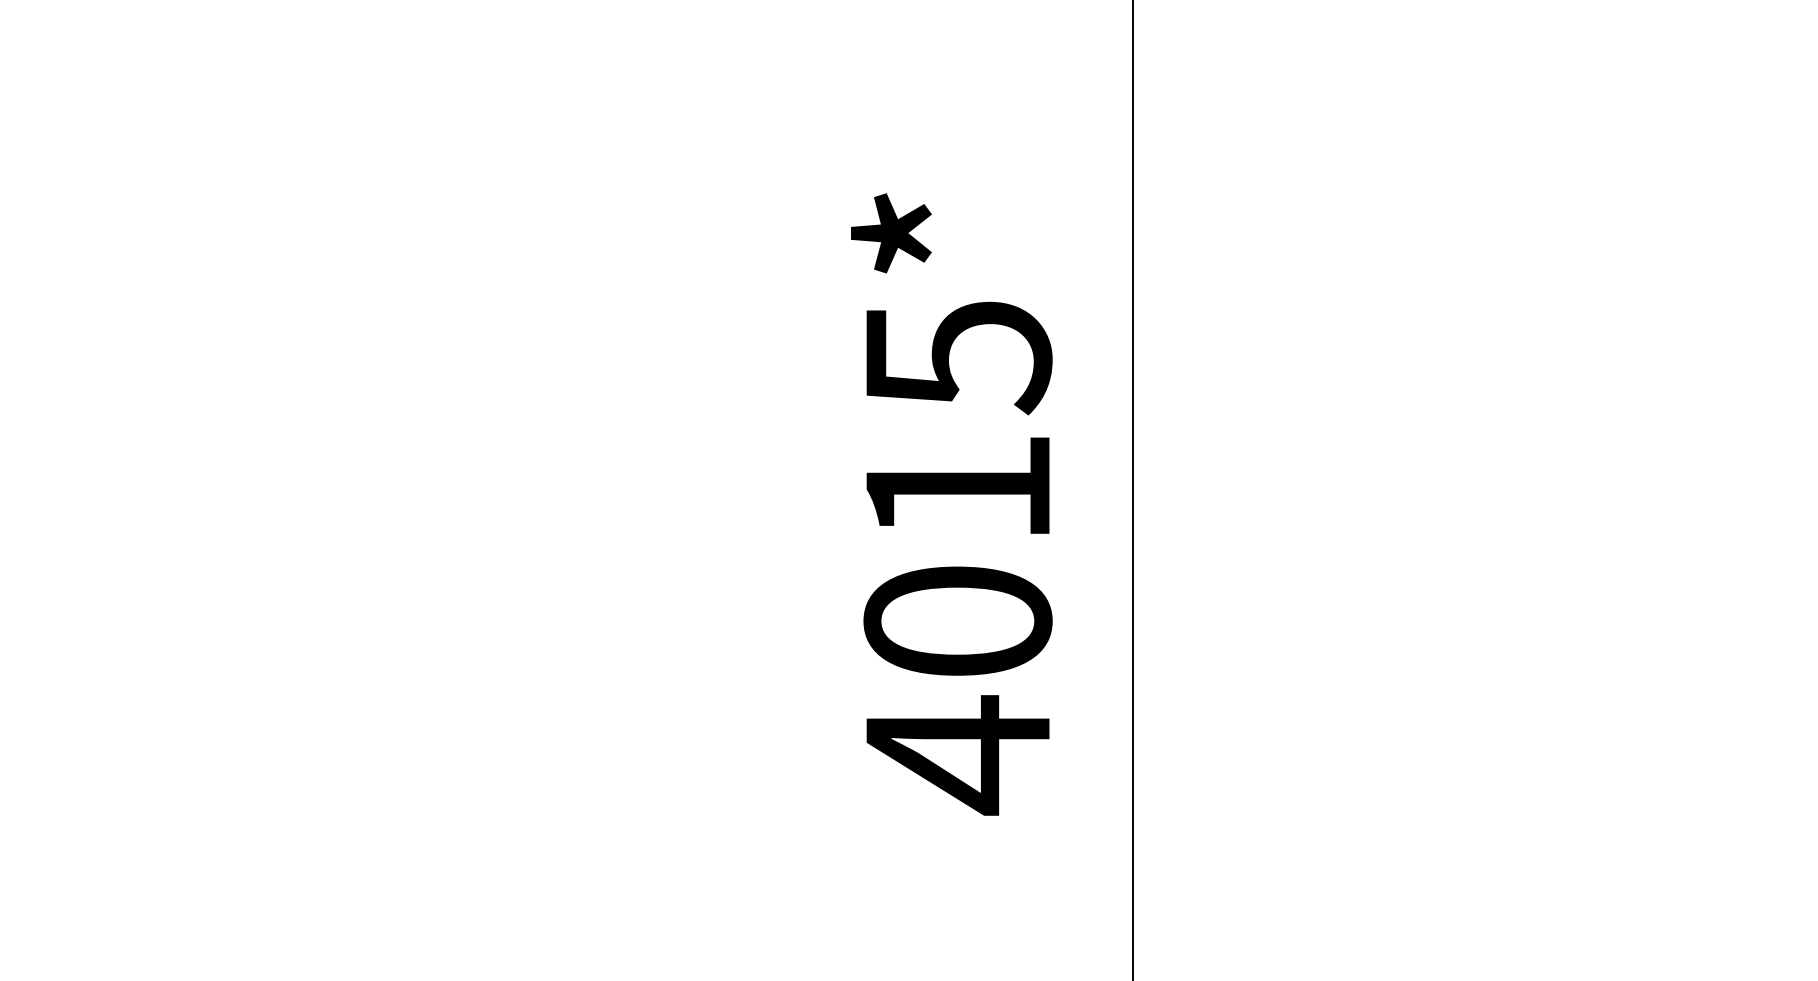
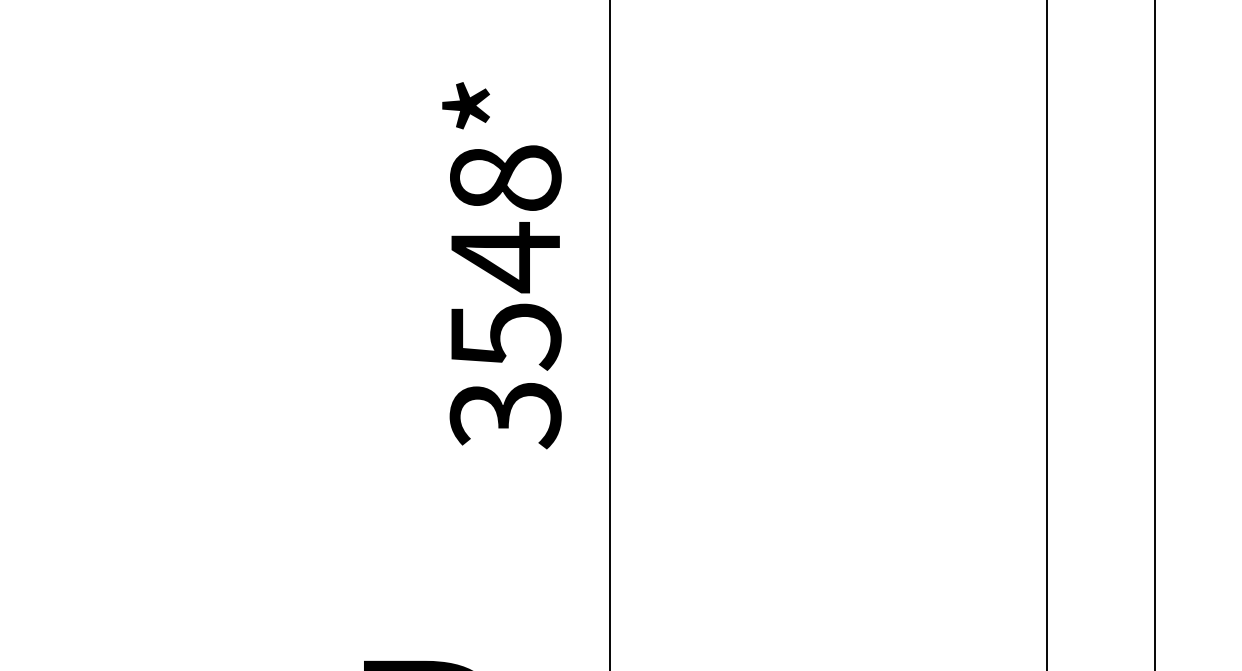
text: (957, 556) -> (505, 297), 4015* -> 3548*

